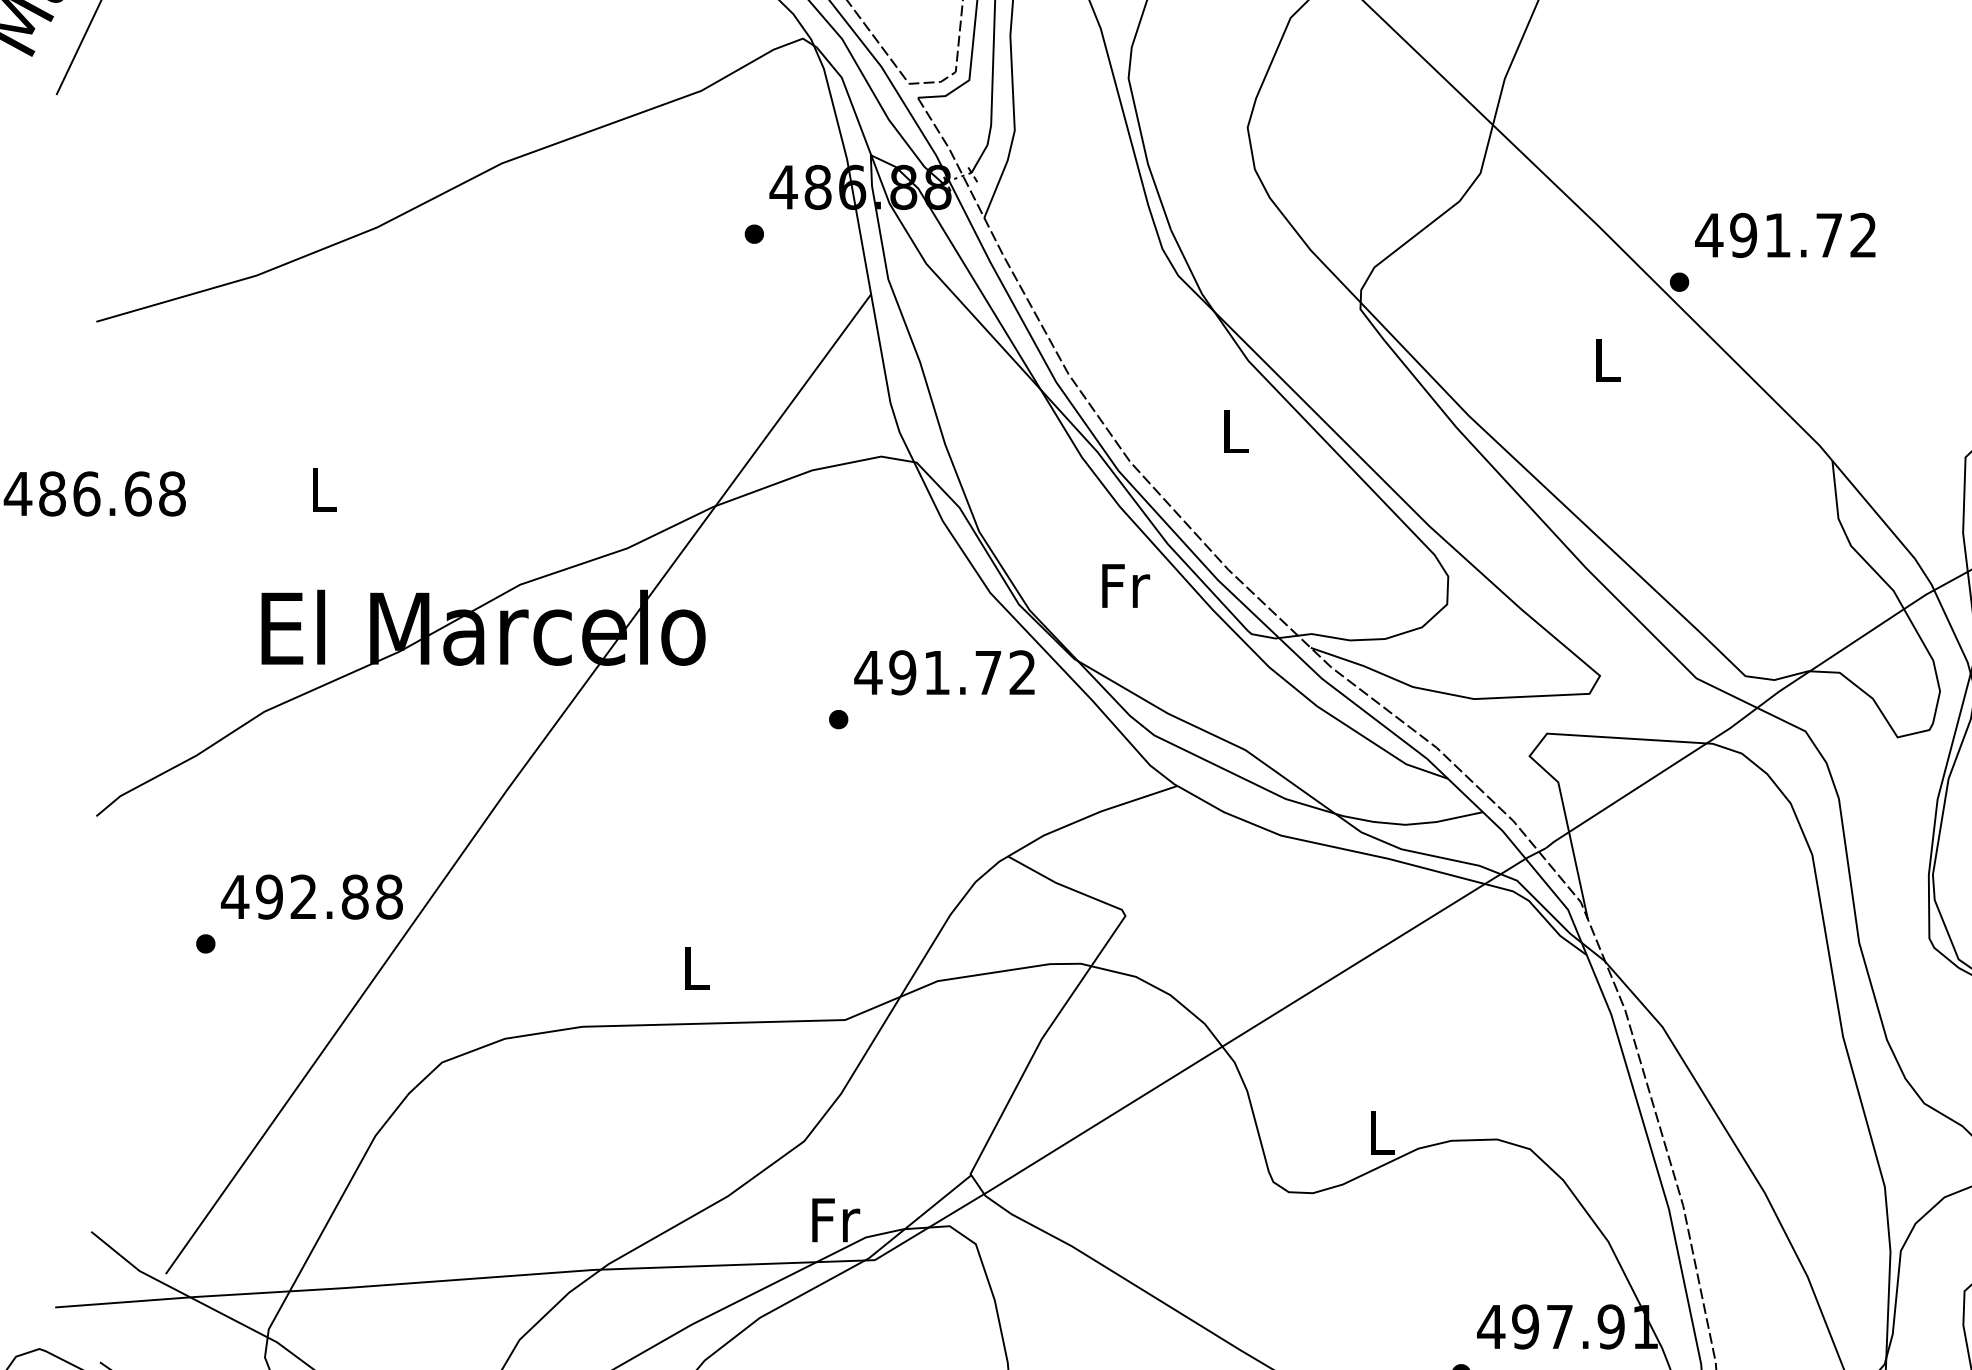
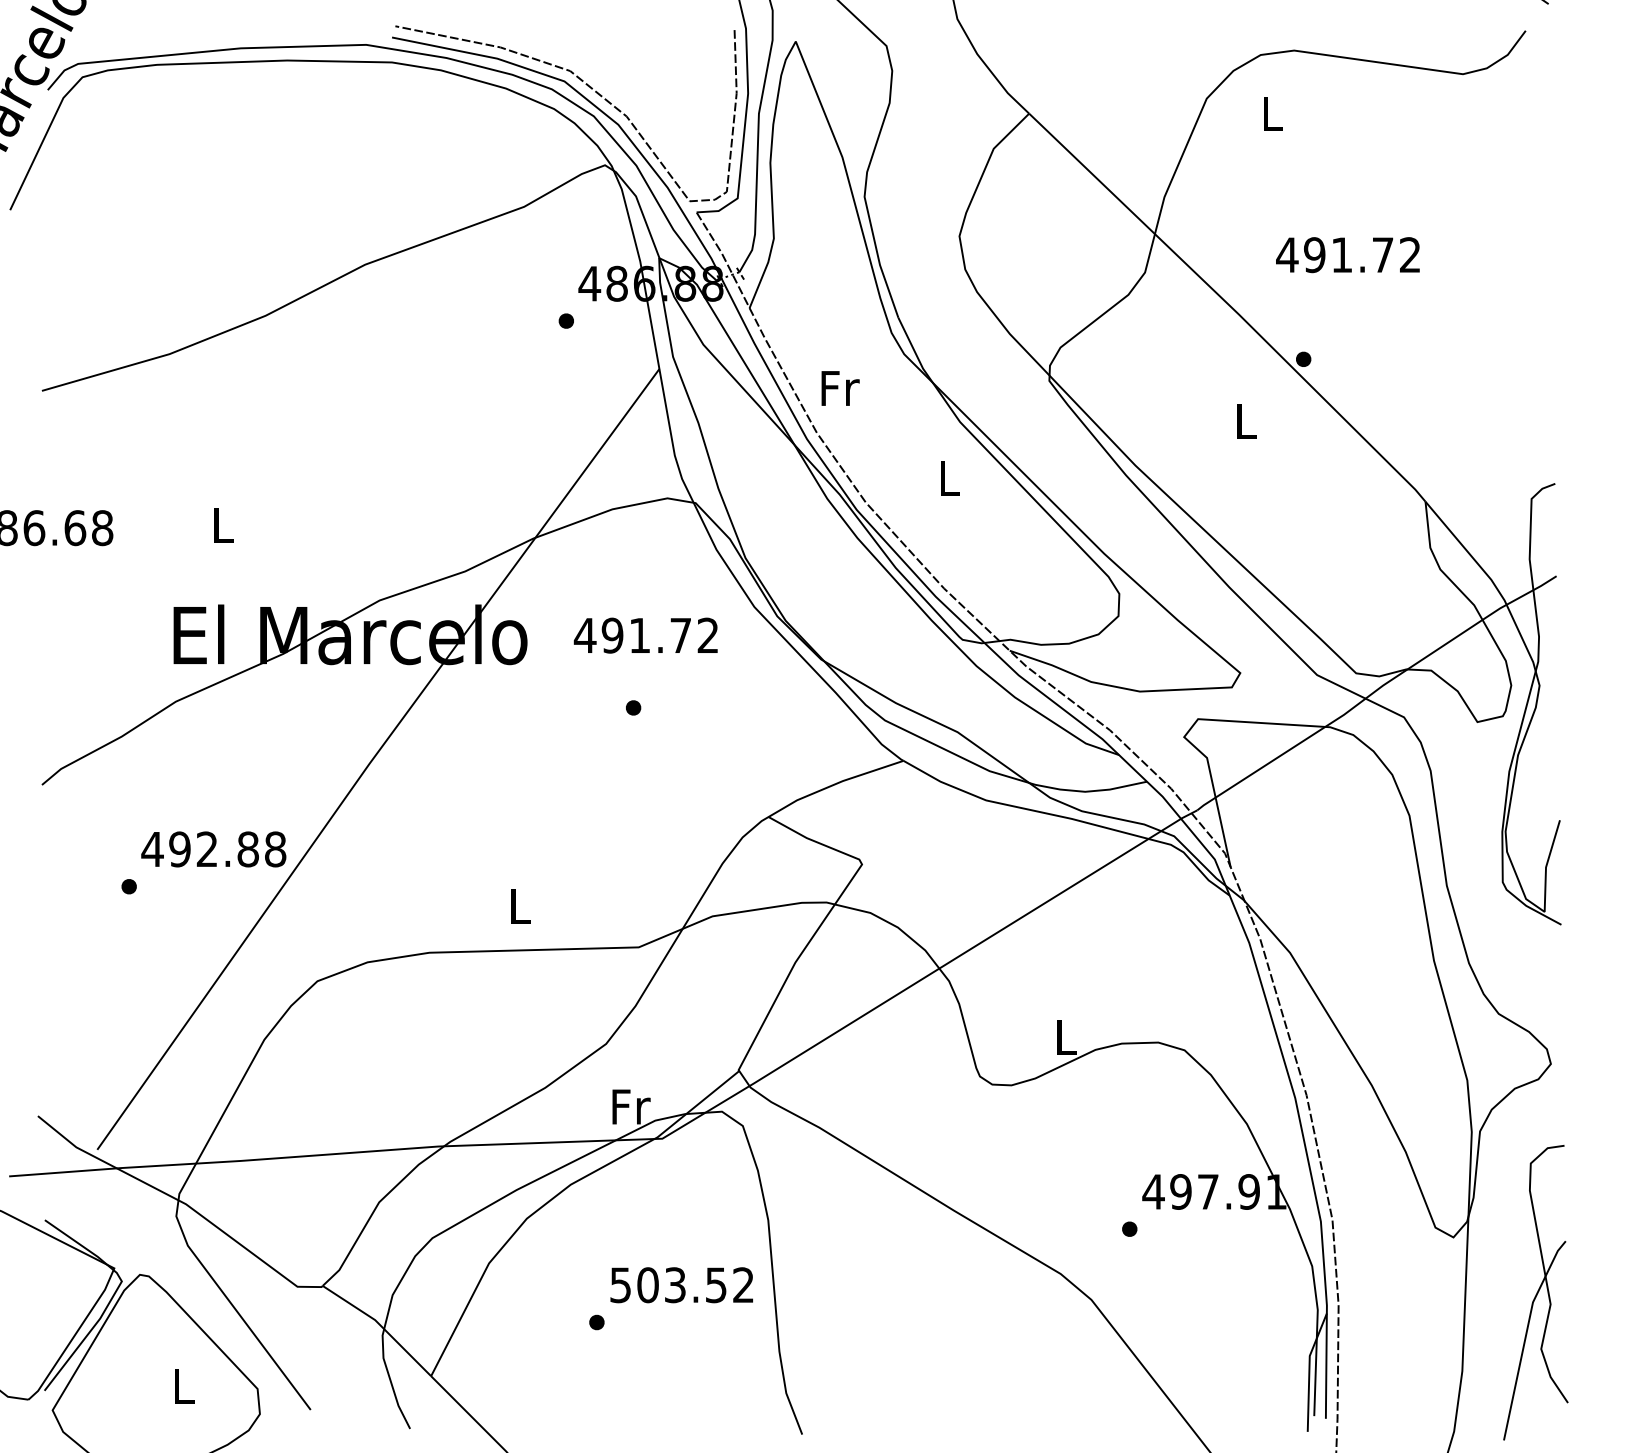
text: (1784, 235) -> (1347, 255), moved
text: (1125, 586) -> (840, 388), moved
text: (944, 672) -> (645, 635), moved

